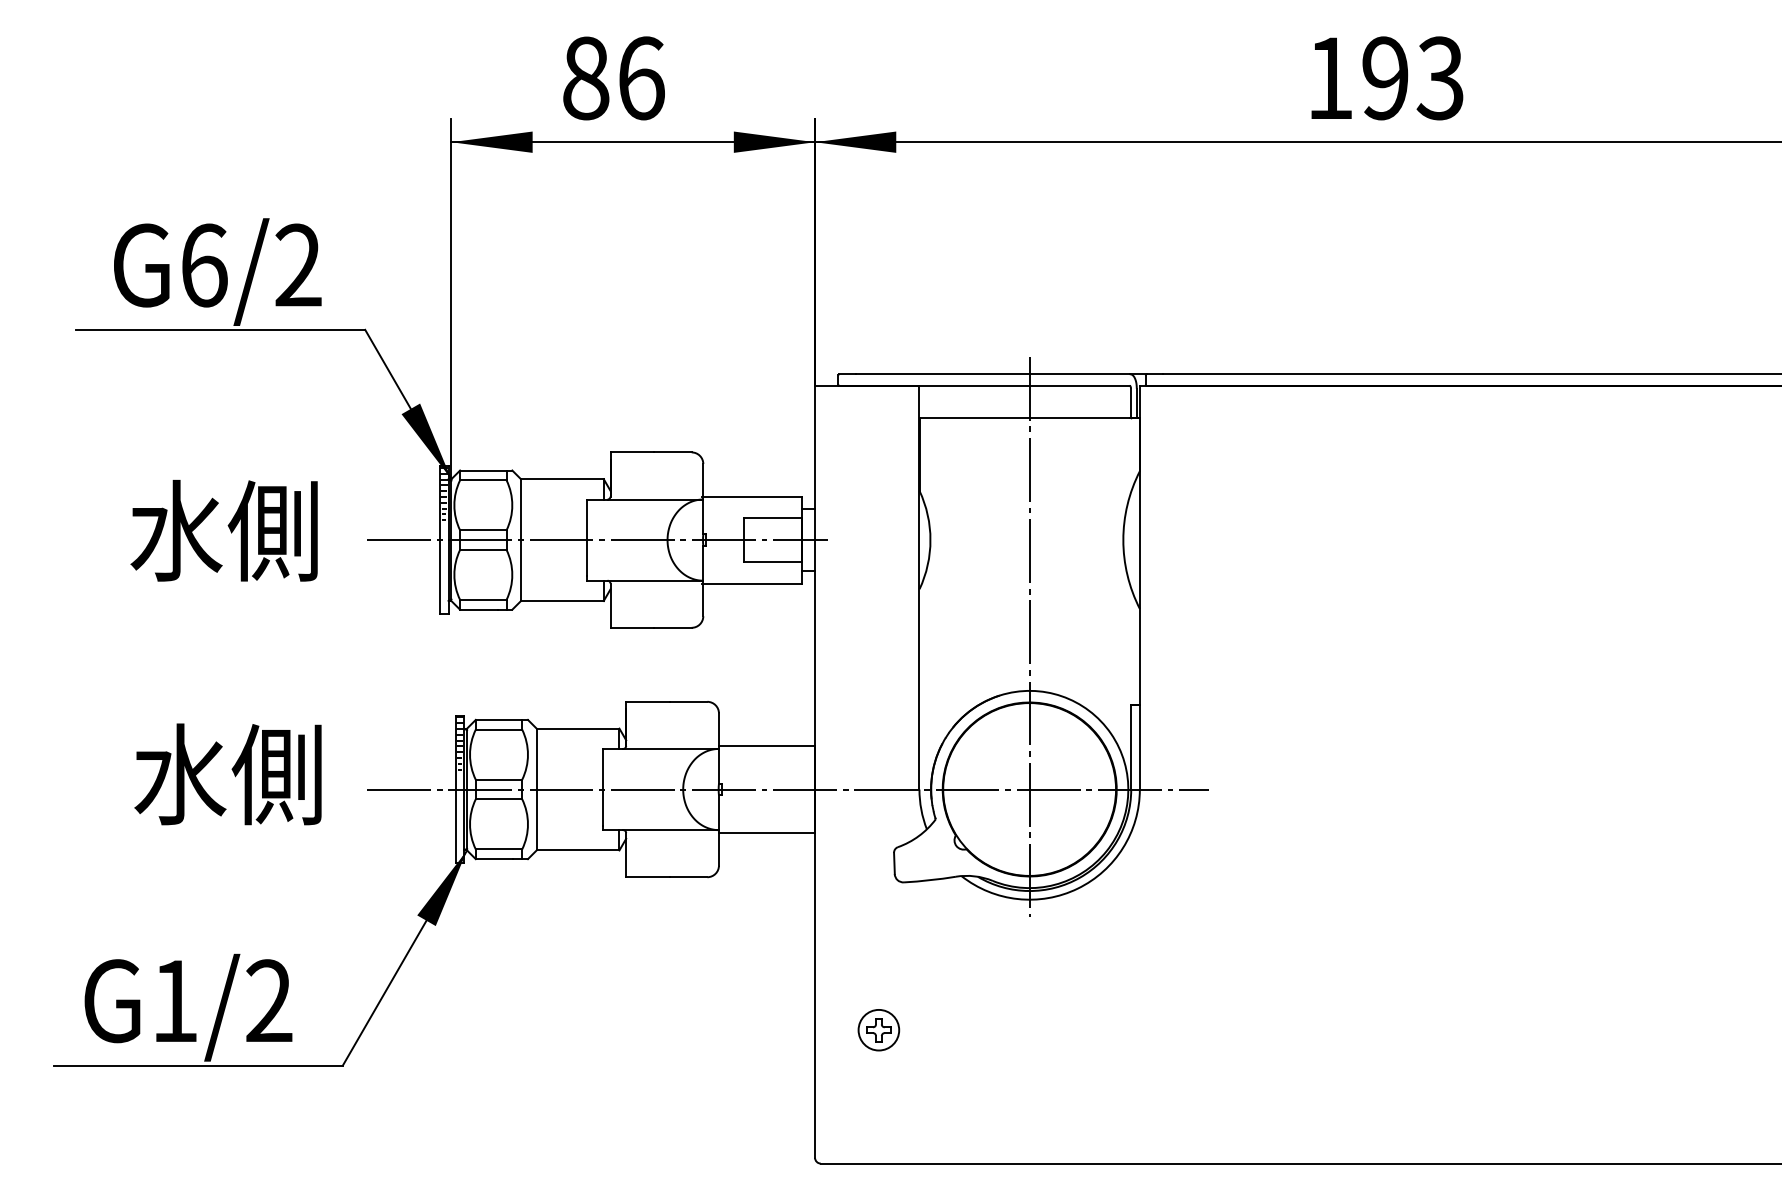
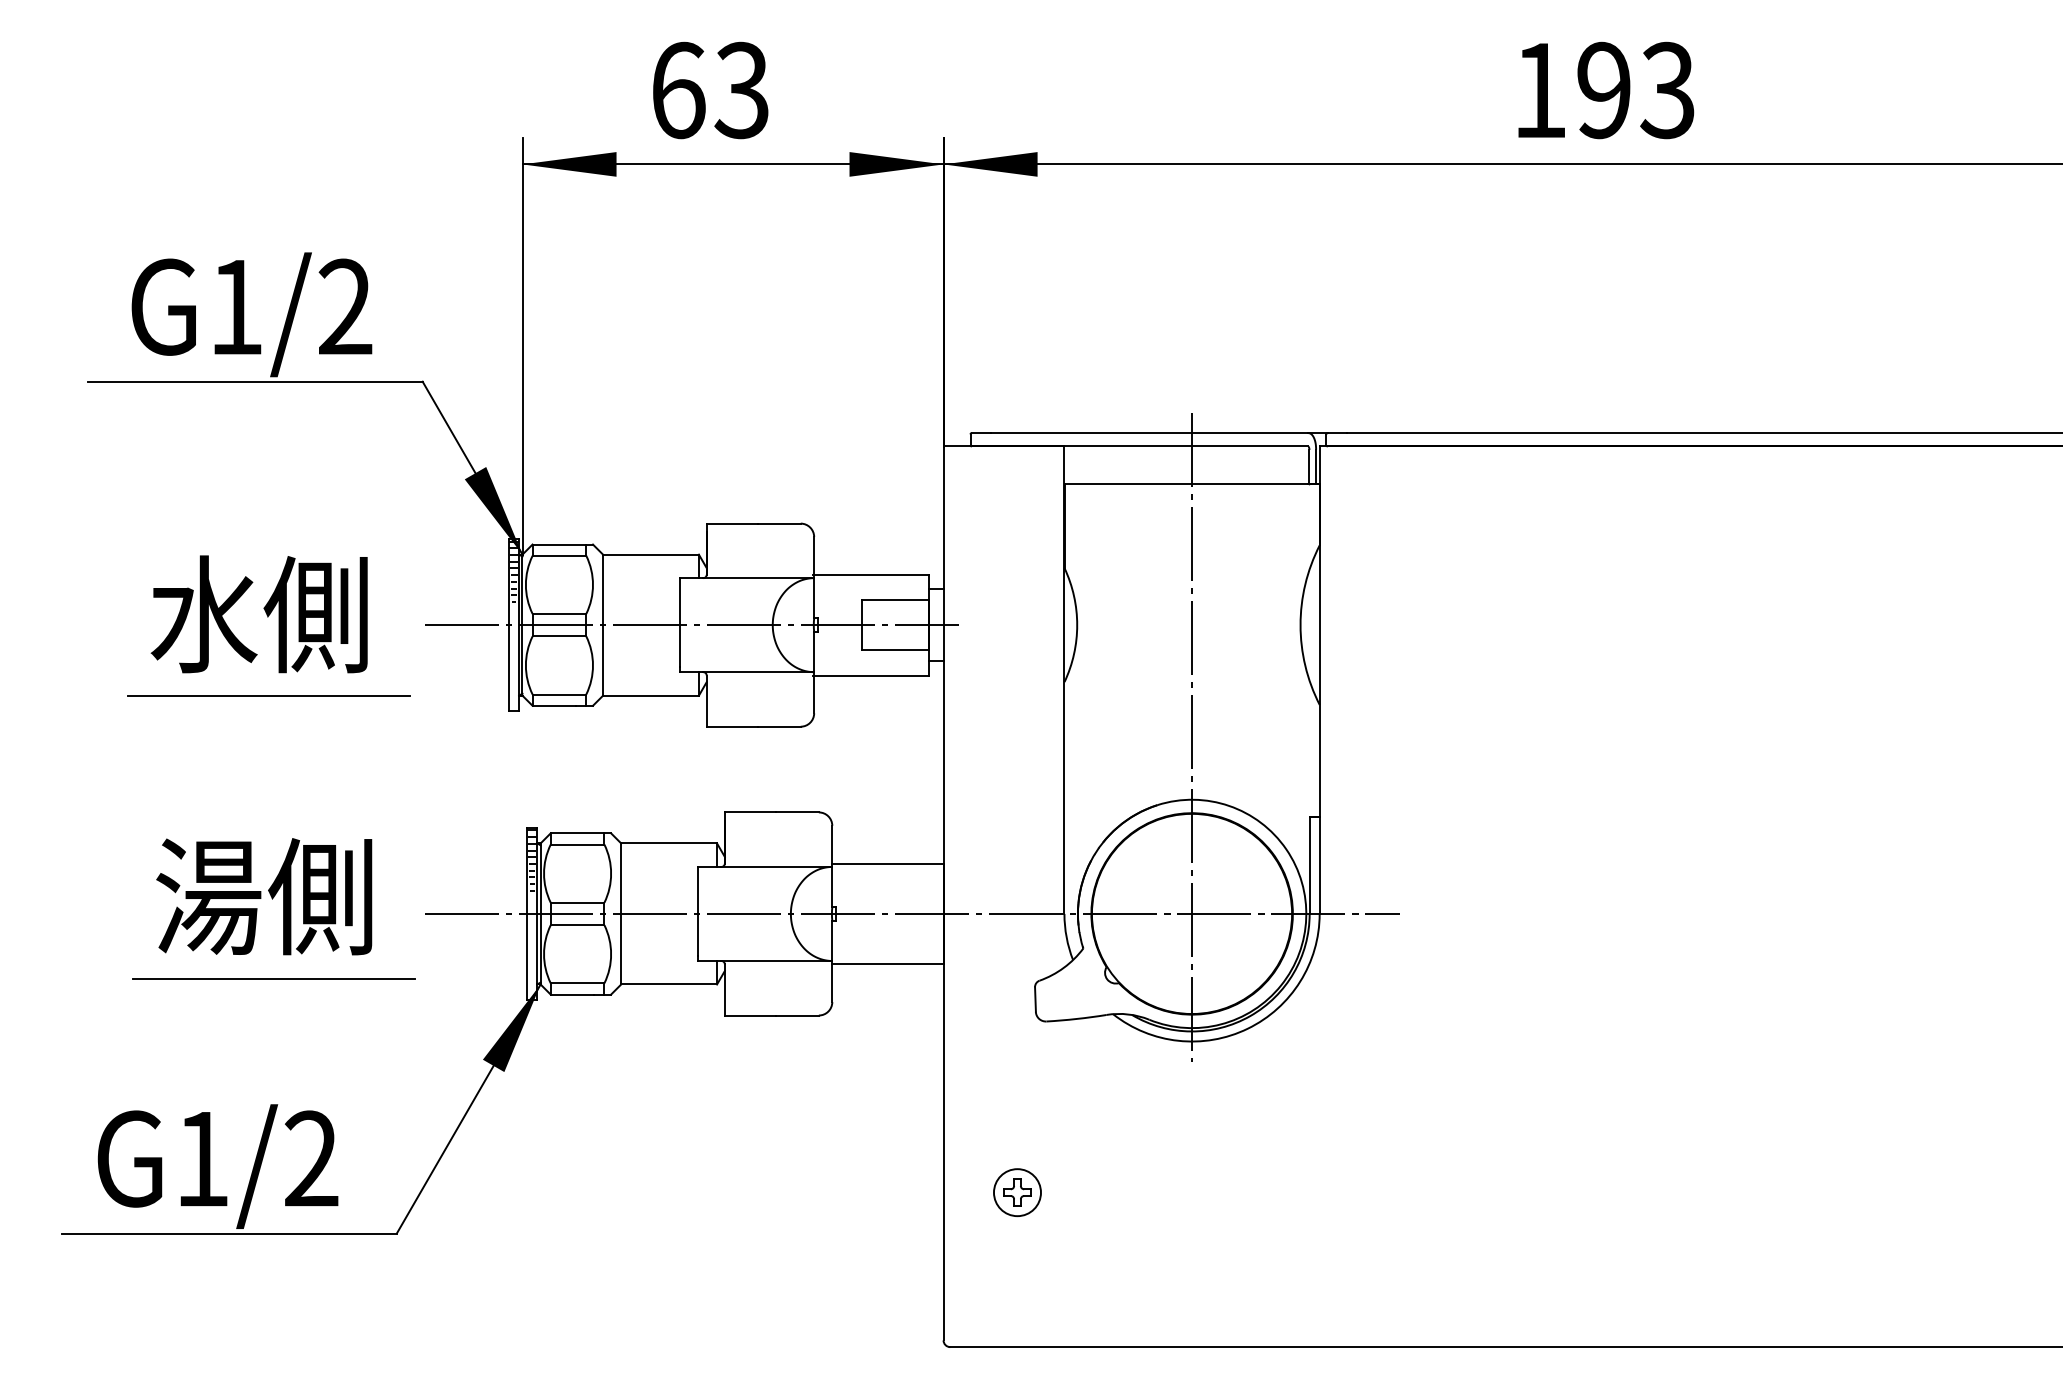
text: (613, 78) -> (710, 90), 86 -> 63
text: (205, 264) -> (237, 306), G6/2 -> G1/2
line: (232, 601) -> (269, 696), added
text: (180, 774) -> (208, 896), 水側 -> 湯側
line: (236, 845) -> (273, 978), added

